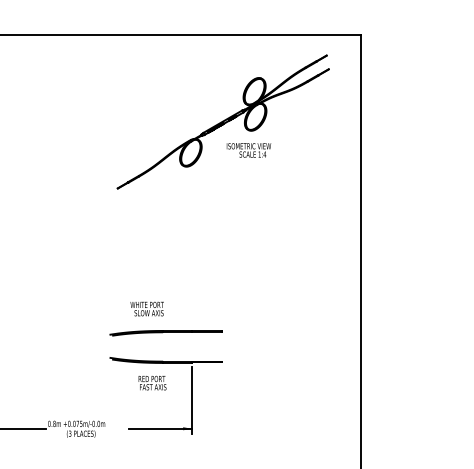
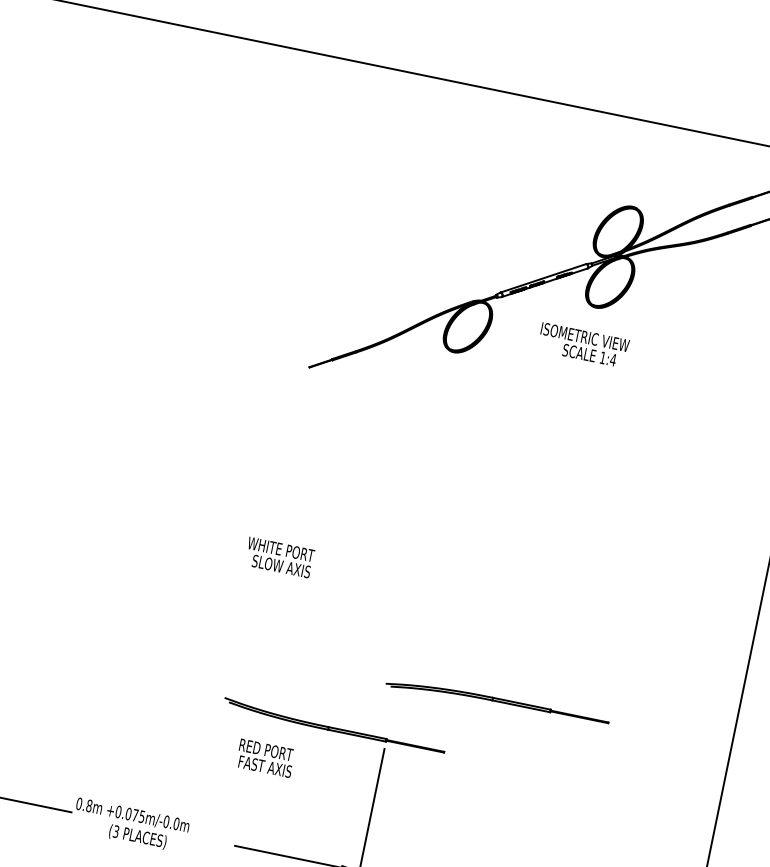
text: (146, 308) -> (278, 556), moved
part: (165, 333) -> (496, 703), moved
text: (152, 382) -> (265, 757), moved

